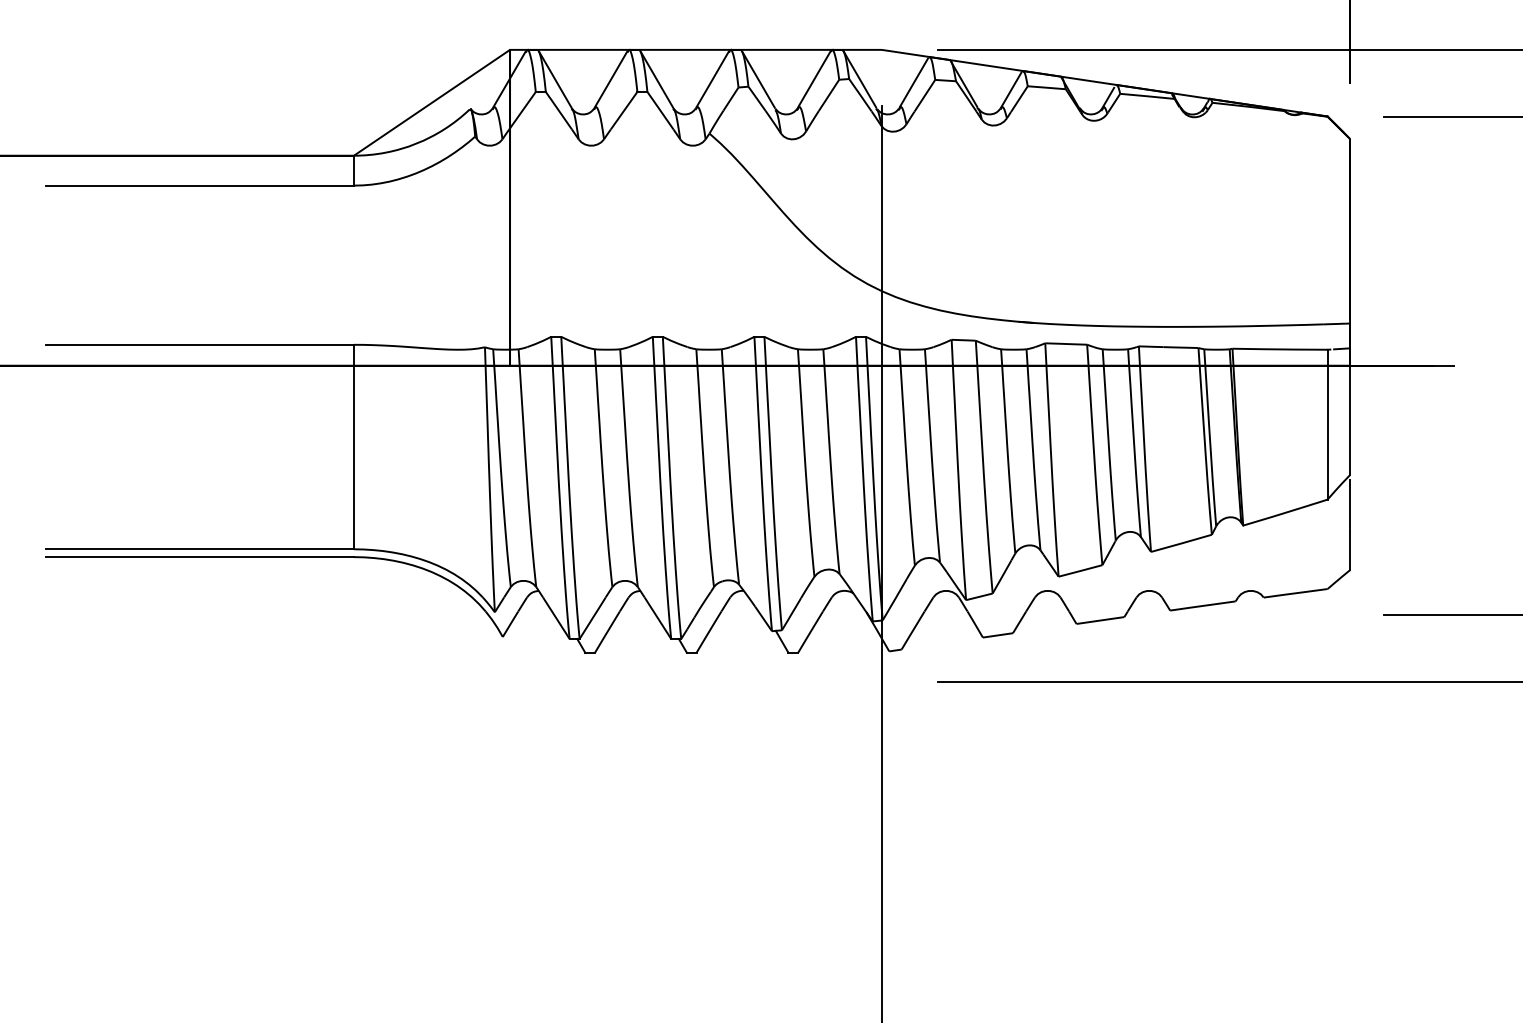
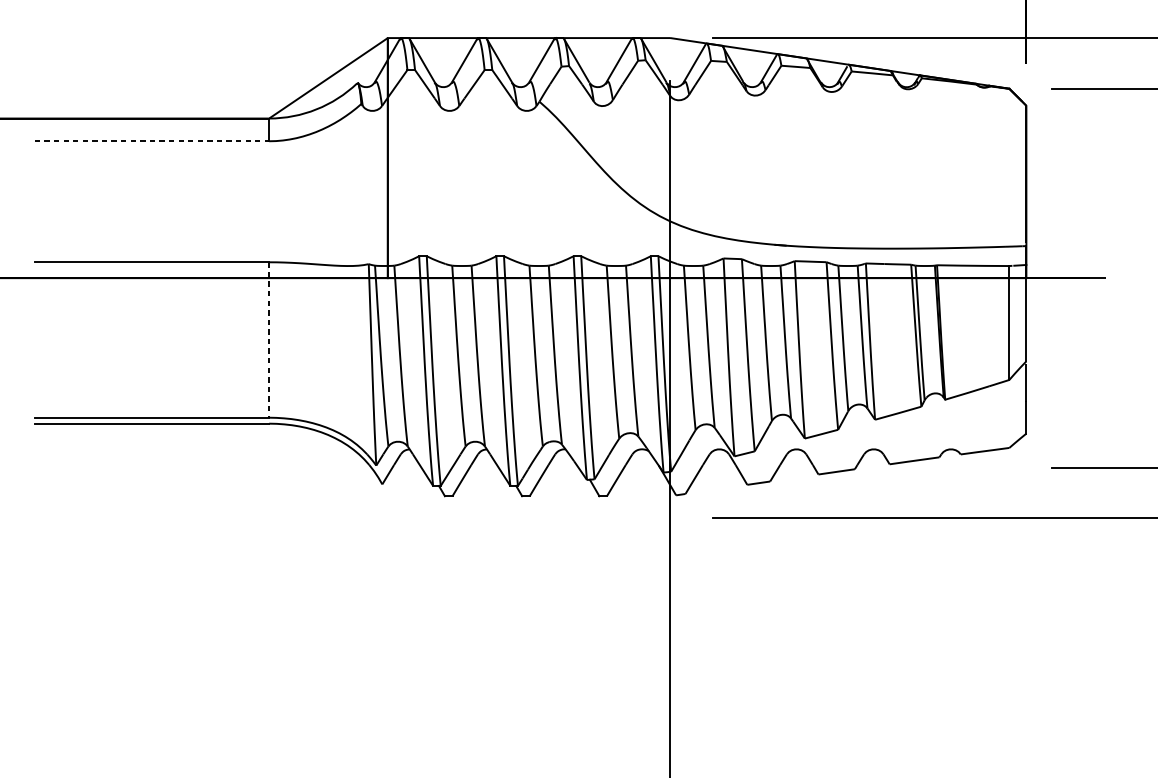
line: (200, 185) -> (152, 141), solid -> dashed
line: (353, 447) -> (268, 340), solid -> dashed

